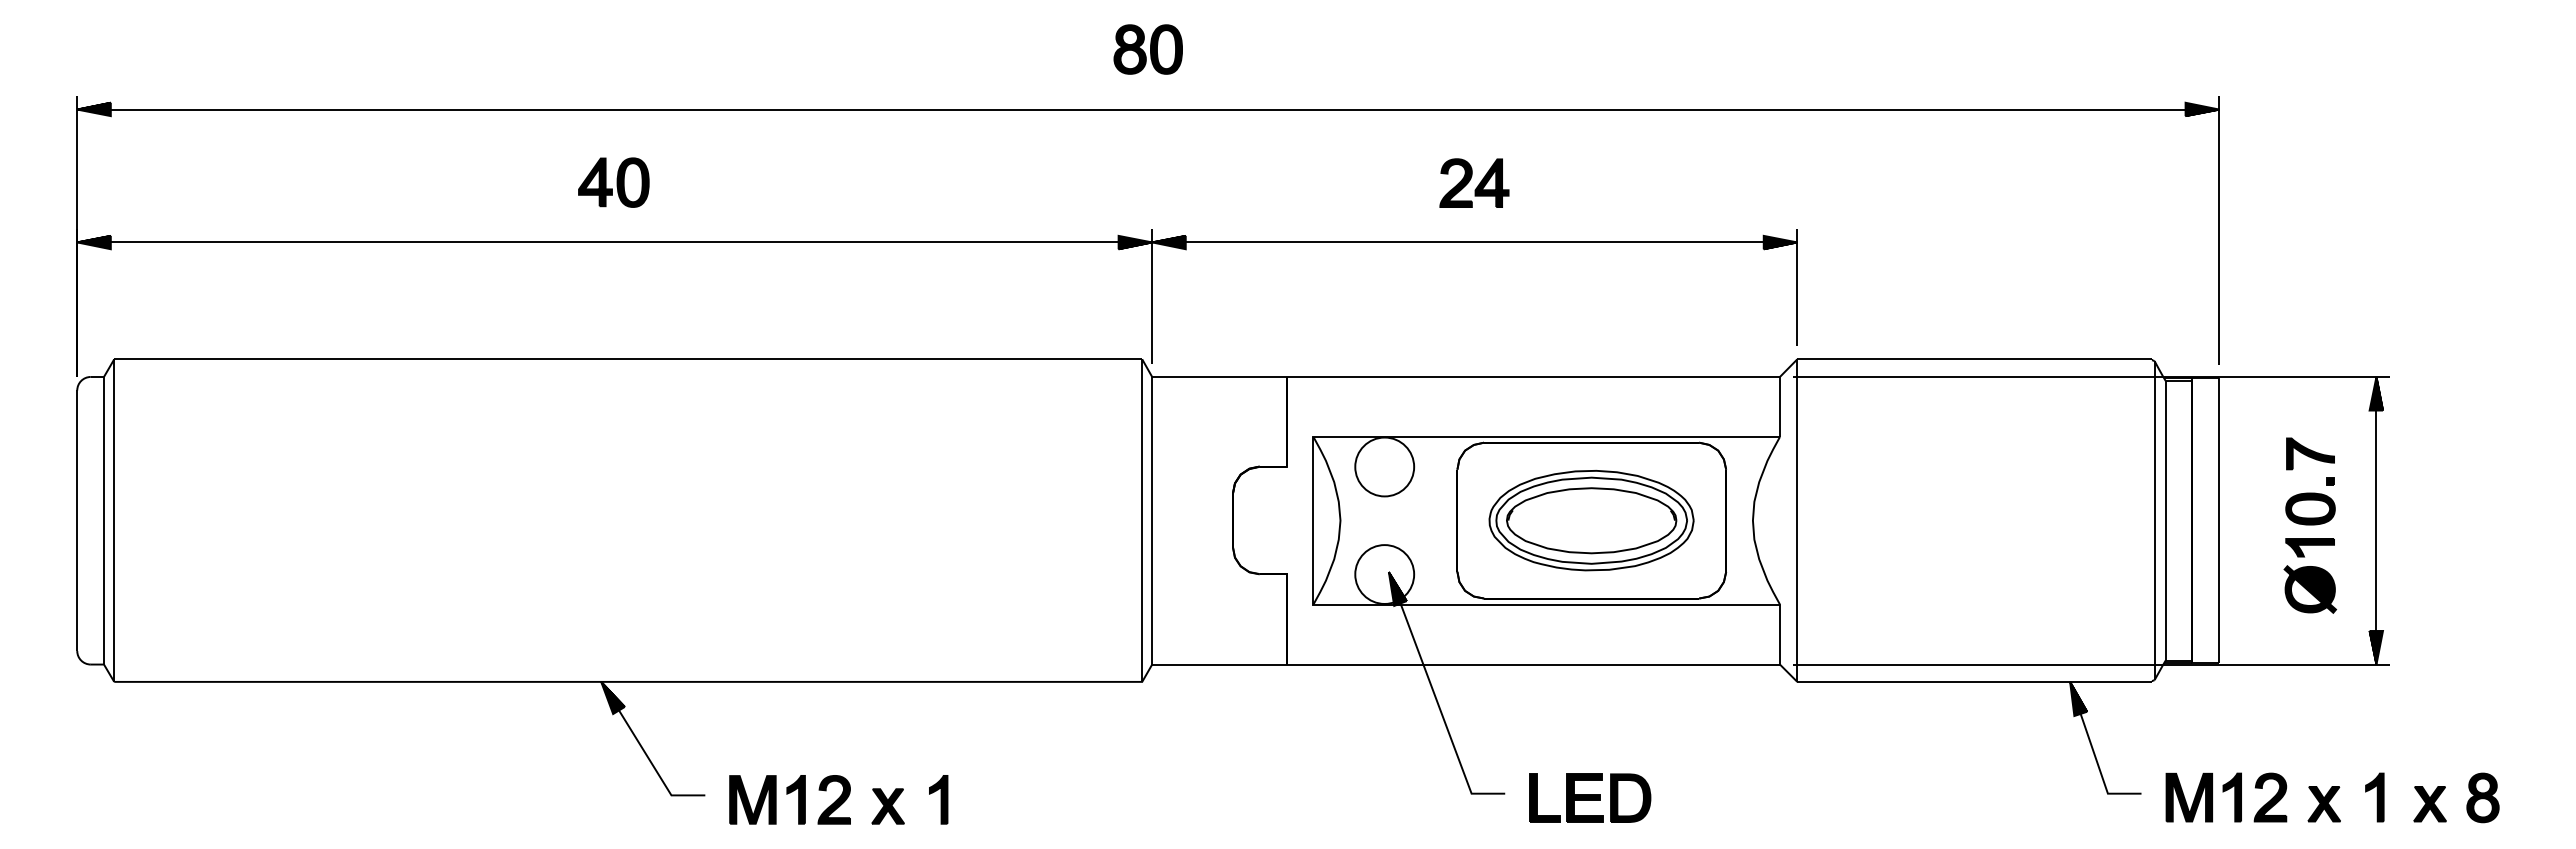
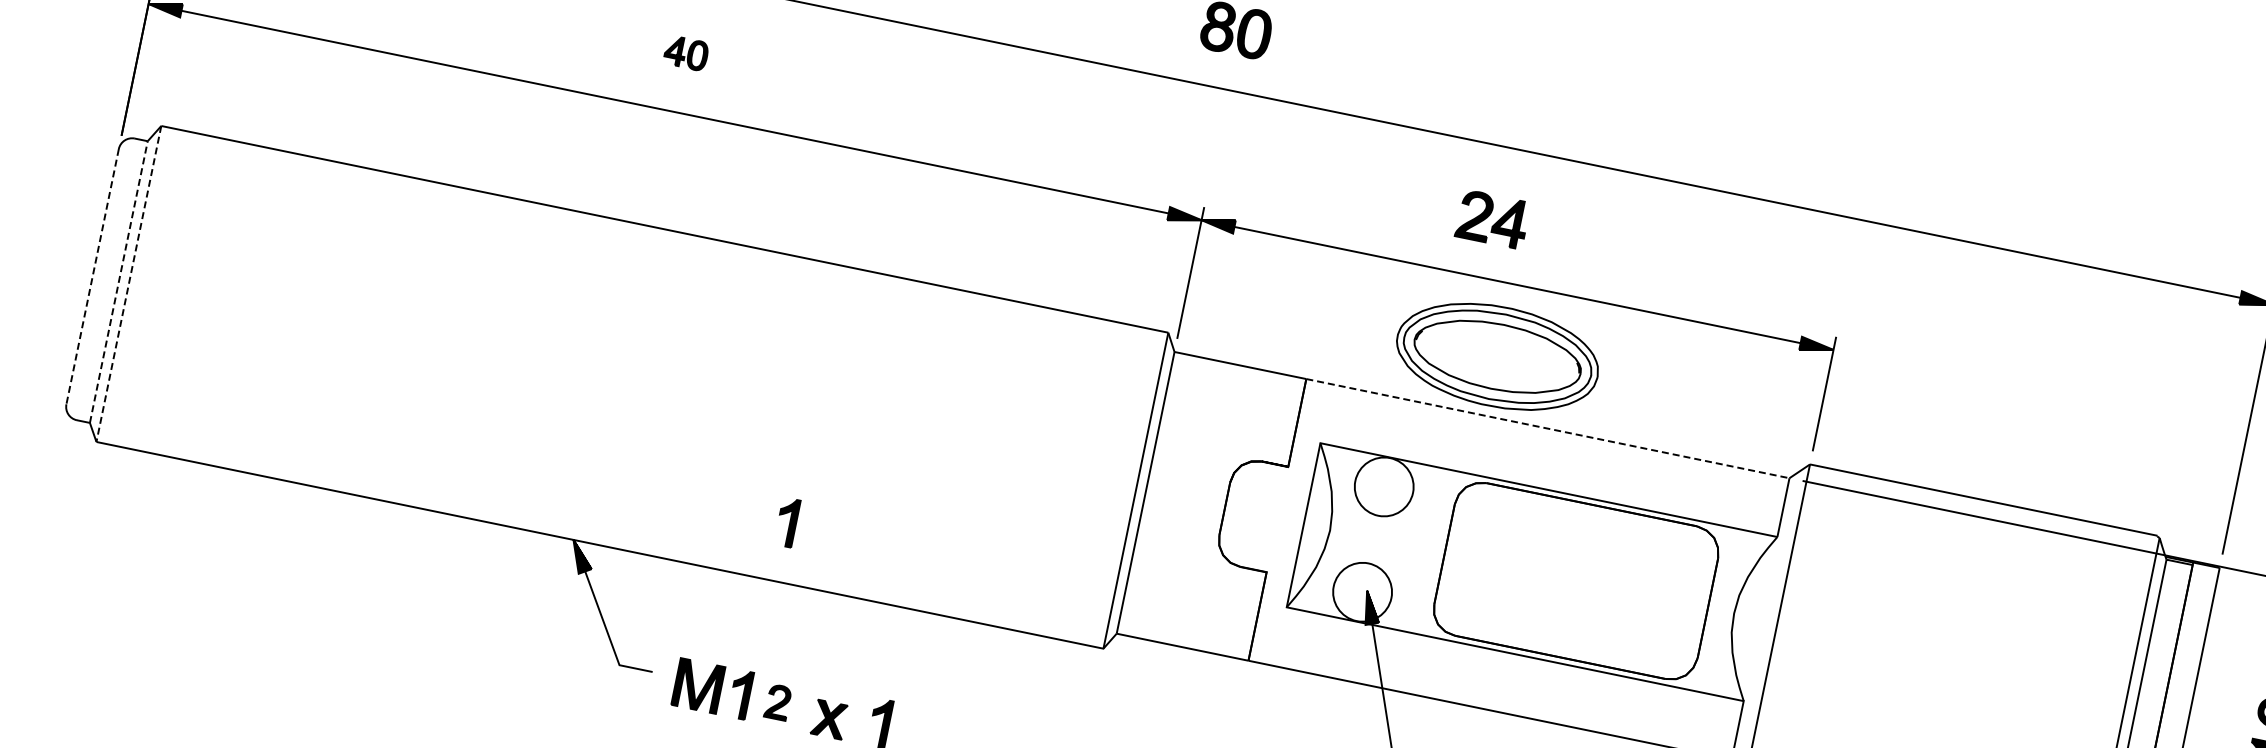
part: (613, 182) -> (685, 53), size x0.6
part: (1474, 182) -> (1493, 218), moved
line: (1533, 376) -> (1548, 428), solid -> dashed
line: (104, 520) -> (119, 281), solid -> dashed
part: (1591, 520) -> (1497, 356), moved
line: (77, 521) -> (92, 277), solid -> dashed
line: (114, 521) -> (128, 284), solid -> dashed
part: (806, 621) -> (786, 522), added
part: (833, 799) -> (777, 701), size x0.7

